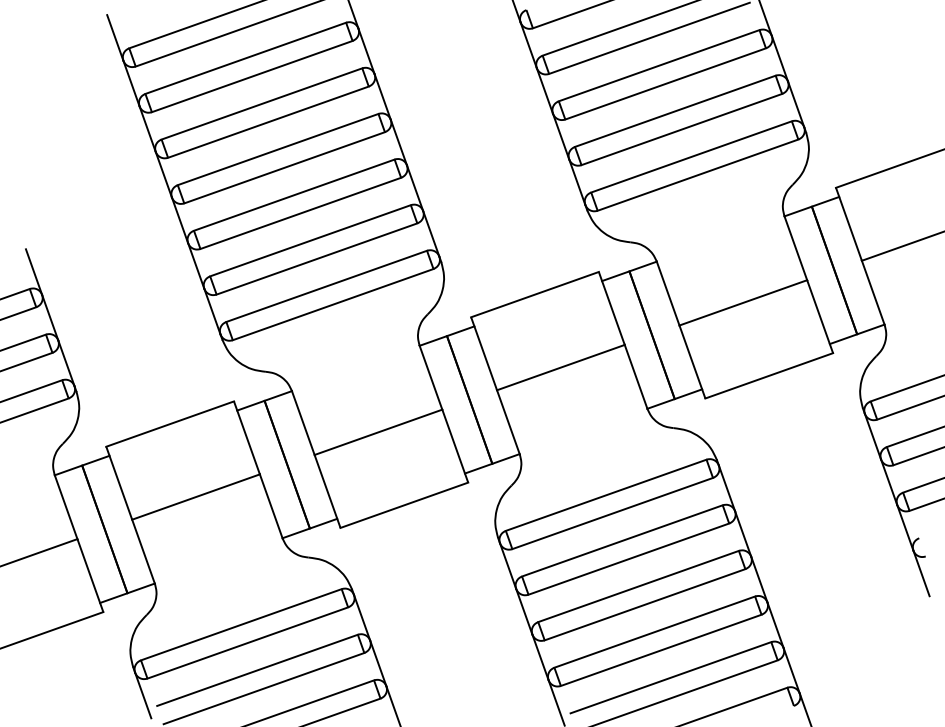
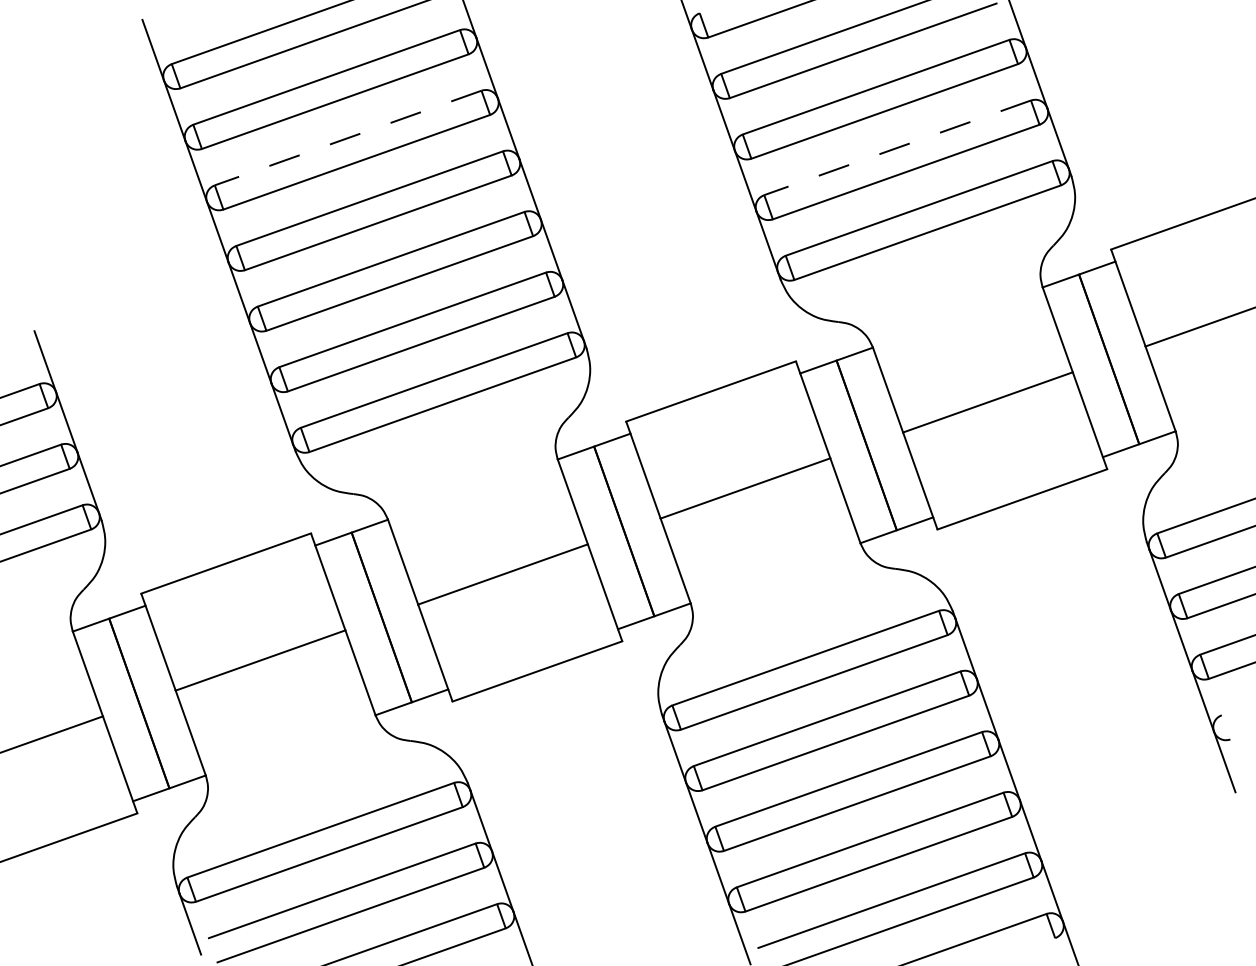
line: (262, 104) -> (348, 138), solid -> dashed
line: (675, 111) -> (897, 147), solid -> dashed

